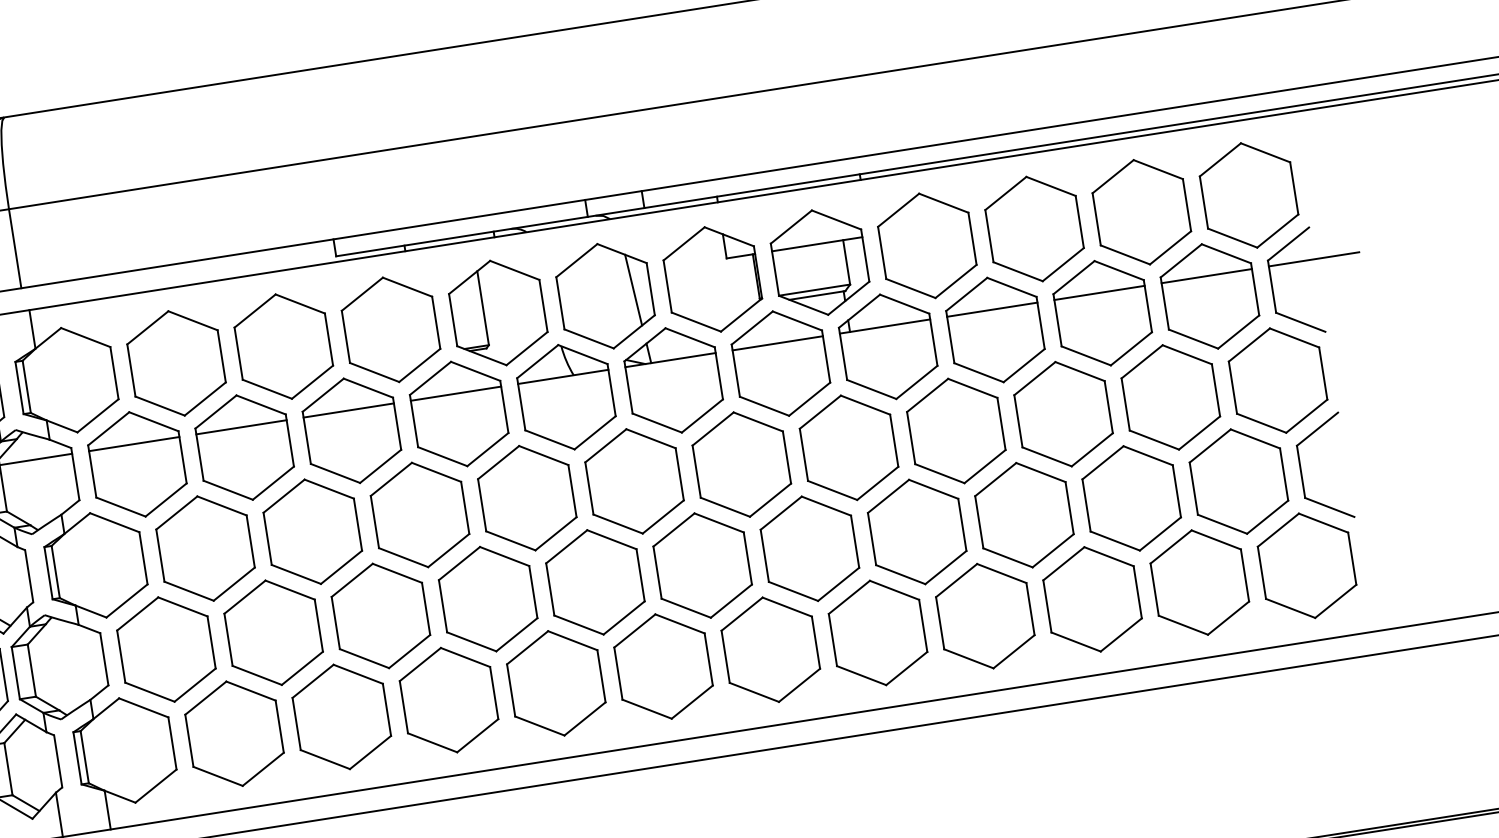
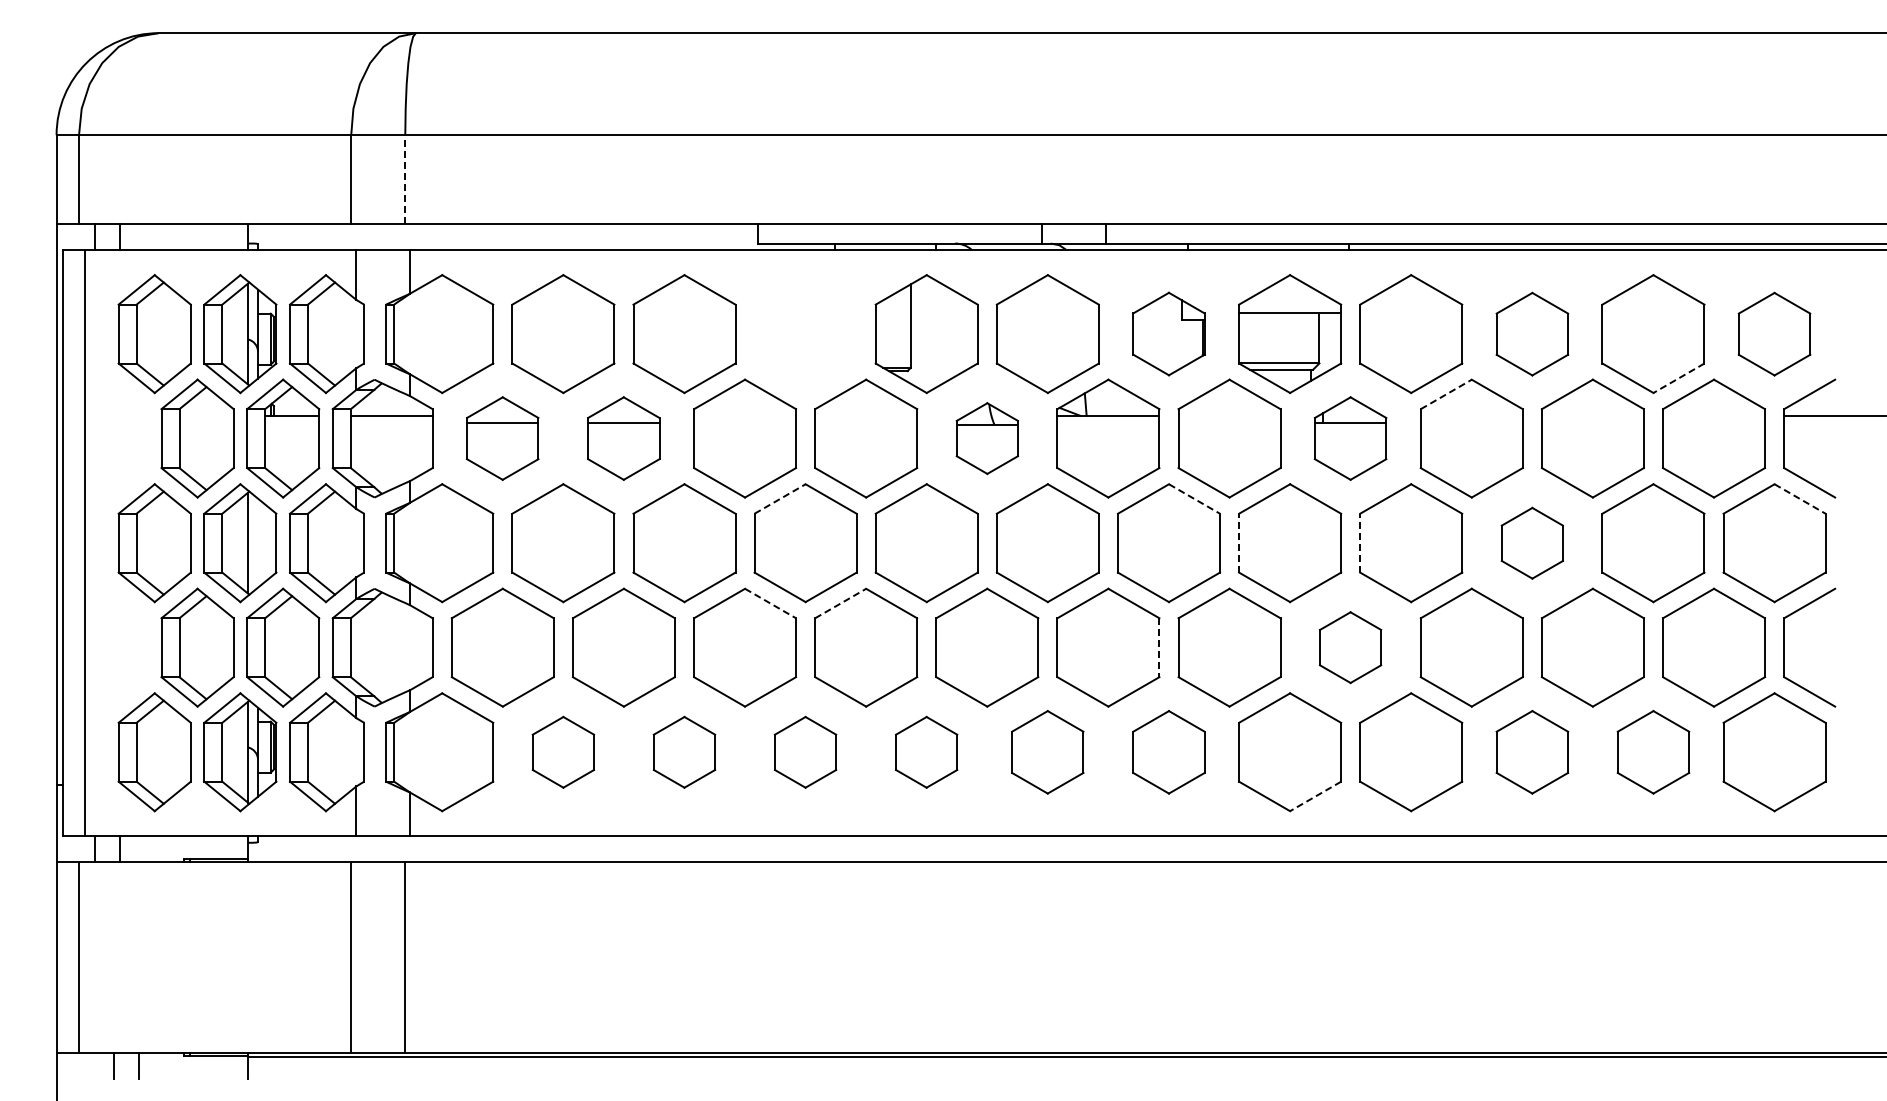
part: (1249, 195) -> (1774, 334), size x0.7
part: (1034, 229) -> (1532, 334), size x0.7
line: (15, 248) -> (405, 179), solid -> dashed
line: (1170, 248) -> (1678, 378), solid -> dashed
line: (1207, 275) -> (1714, 415), removed
part: (712, 279) -> (1168, 333), size x0.7
line: (633, 289) -> (1079, 331), removed
line: (1099, 292) -> (1592, 415), removed
line: (966, 294) -> (1446, 394), solid -> dashed
line: (992, 309) -> (1471, 415), removed
part: (391, 330) -> (805, 334), removed
line: (1294, 338) -> (1800, 499), solid -> dashed
line: (777, 343) -> (1229, 415), removed
part: (888, 346) -> (1350, 438), size x0.7
line: (456, 393) -> (866, 415), removed
part: (566, 397) -> (987, 438), size x0.6
line: (349, 410) -> (745, 415), removed
part: (1063, 414) -> (1532, 543), size x0.6
line: (758, 422) -> (1194, 499), solid -> dashed
line: (911, 437) -> (1360, 542), solid -> dashed
part: (244, 447) -> (623, 438), size x0.7
line: (804, 454) -> (1239, 542), solid -> dashed
part: (137, 464) -> (502, 438), size x0.7
line: (391, 478) -> (780, 498), solid -> dashed
part: (917, 531) -> (1350, 647), size x0.6
line: (748, 559) -> (1159, 648), solid -> dashed
line: (460, 563) -> (841, 603), solid -> dashed
line: (398, 573) -> (771, 603), solid -> dashed
part: (1199, 582) -> (1653, 752), size x0.7
part: (1092, 599) -> (1532, 752), size x0.7
part: (770, 650) -> (1168, 752), size x0.7
part: (663, 666) -> (1047, 752), size x0.7
line: (906, 668) -> (1315, 796), solid -> dashed
part: (556, 683) -> (926, 752), size x0.6
part: (448, 700) -> (805, 752), size x0.6
part: (341, 717) -> (684, 752), size x0.6
part: (234, 733) -> (563, 752), size x0.6

